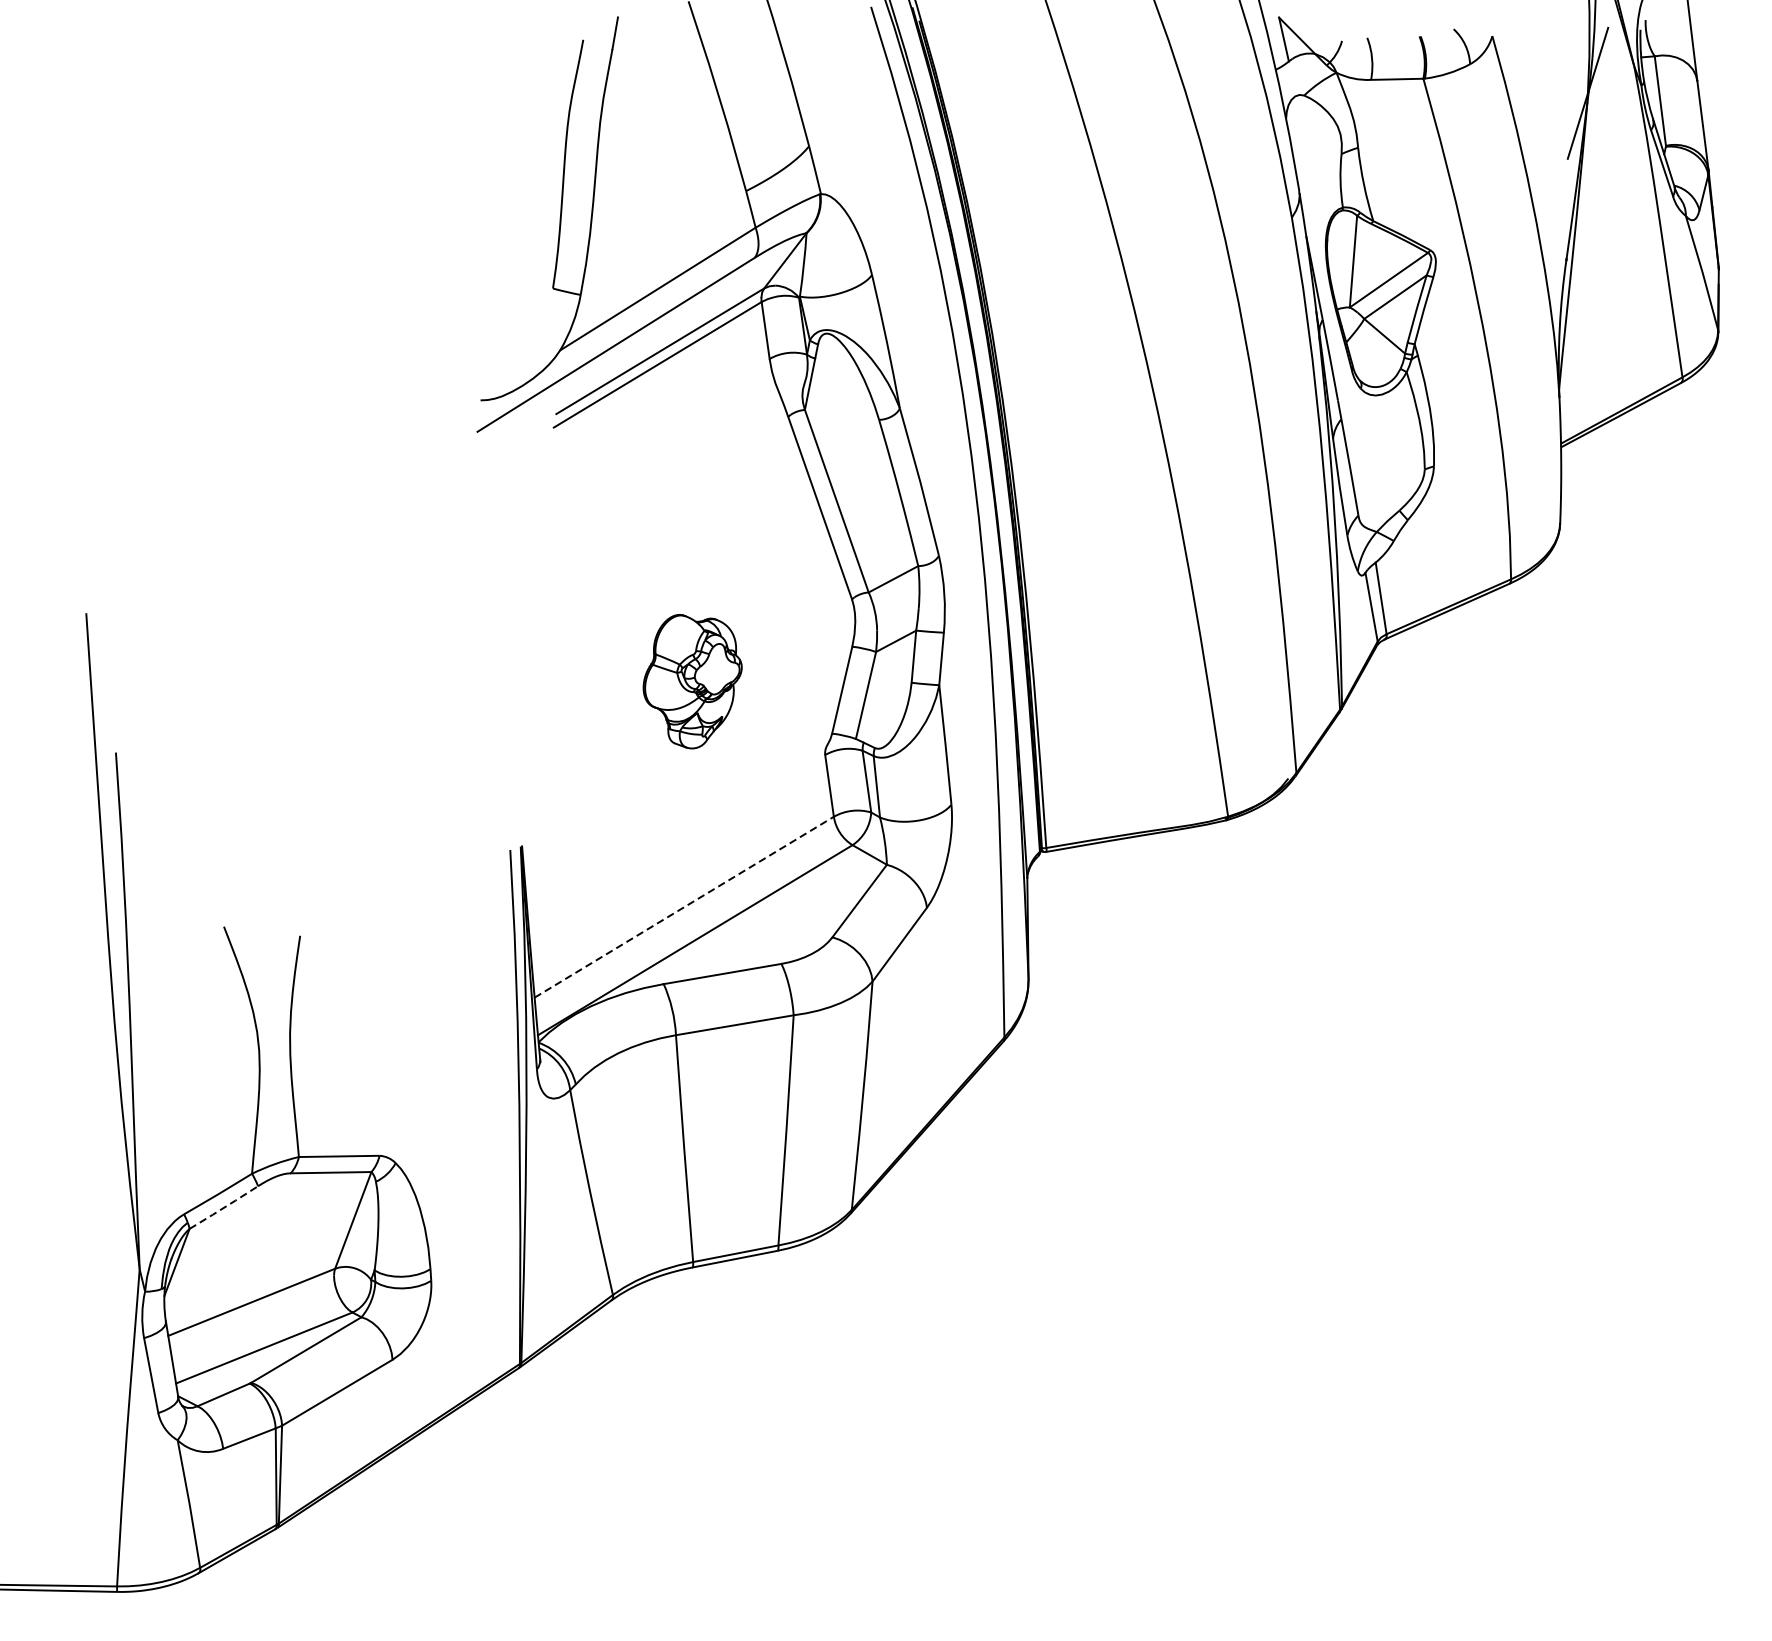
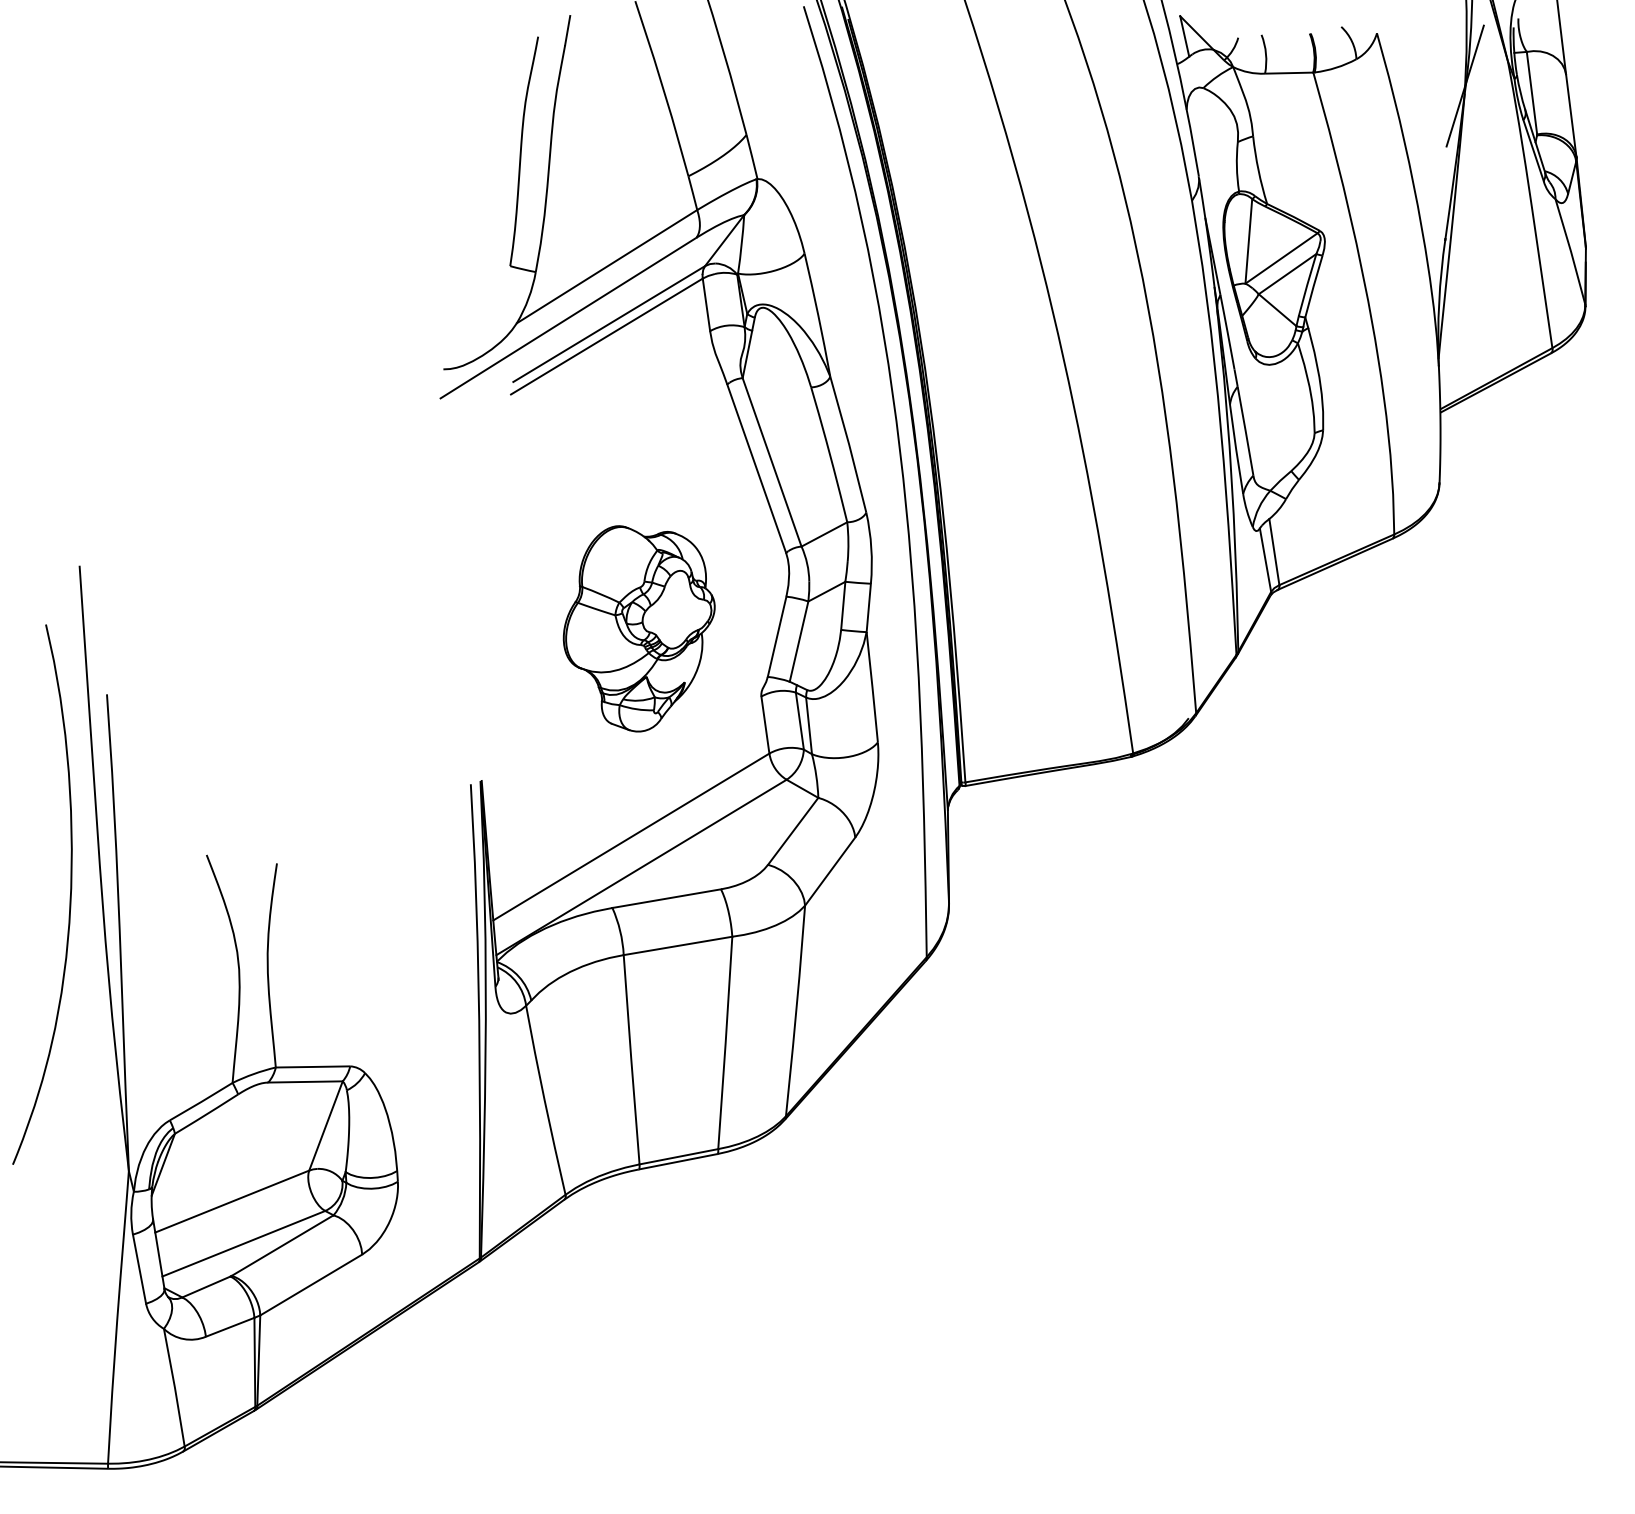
part: (691, 681) -> (638, 628), size x1.67
line: (684, 906) -> (631, 836), dashed -> solid
curve: (75, 971) -> (69, 896), added
line: (224, 1207) -> (207, 1114), dashed -> solid

